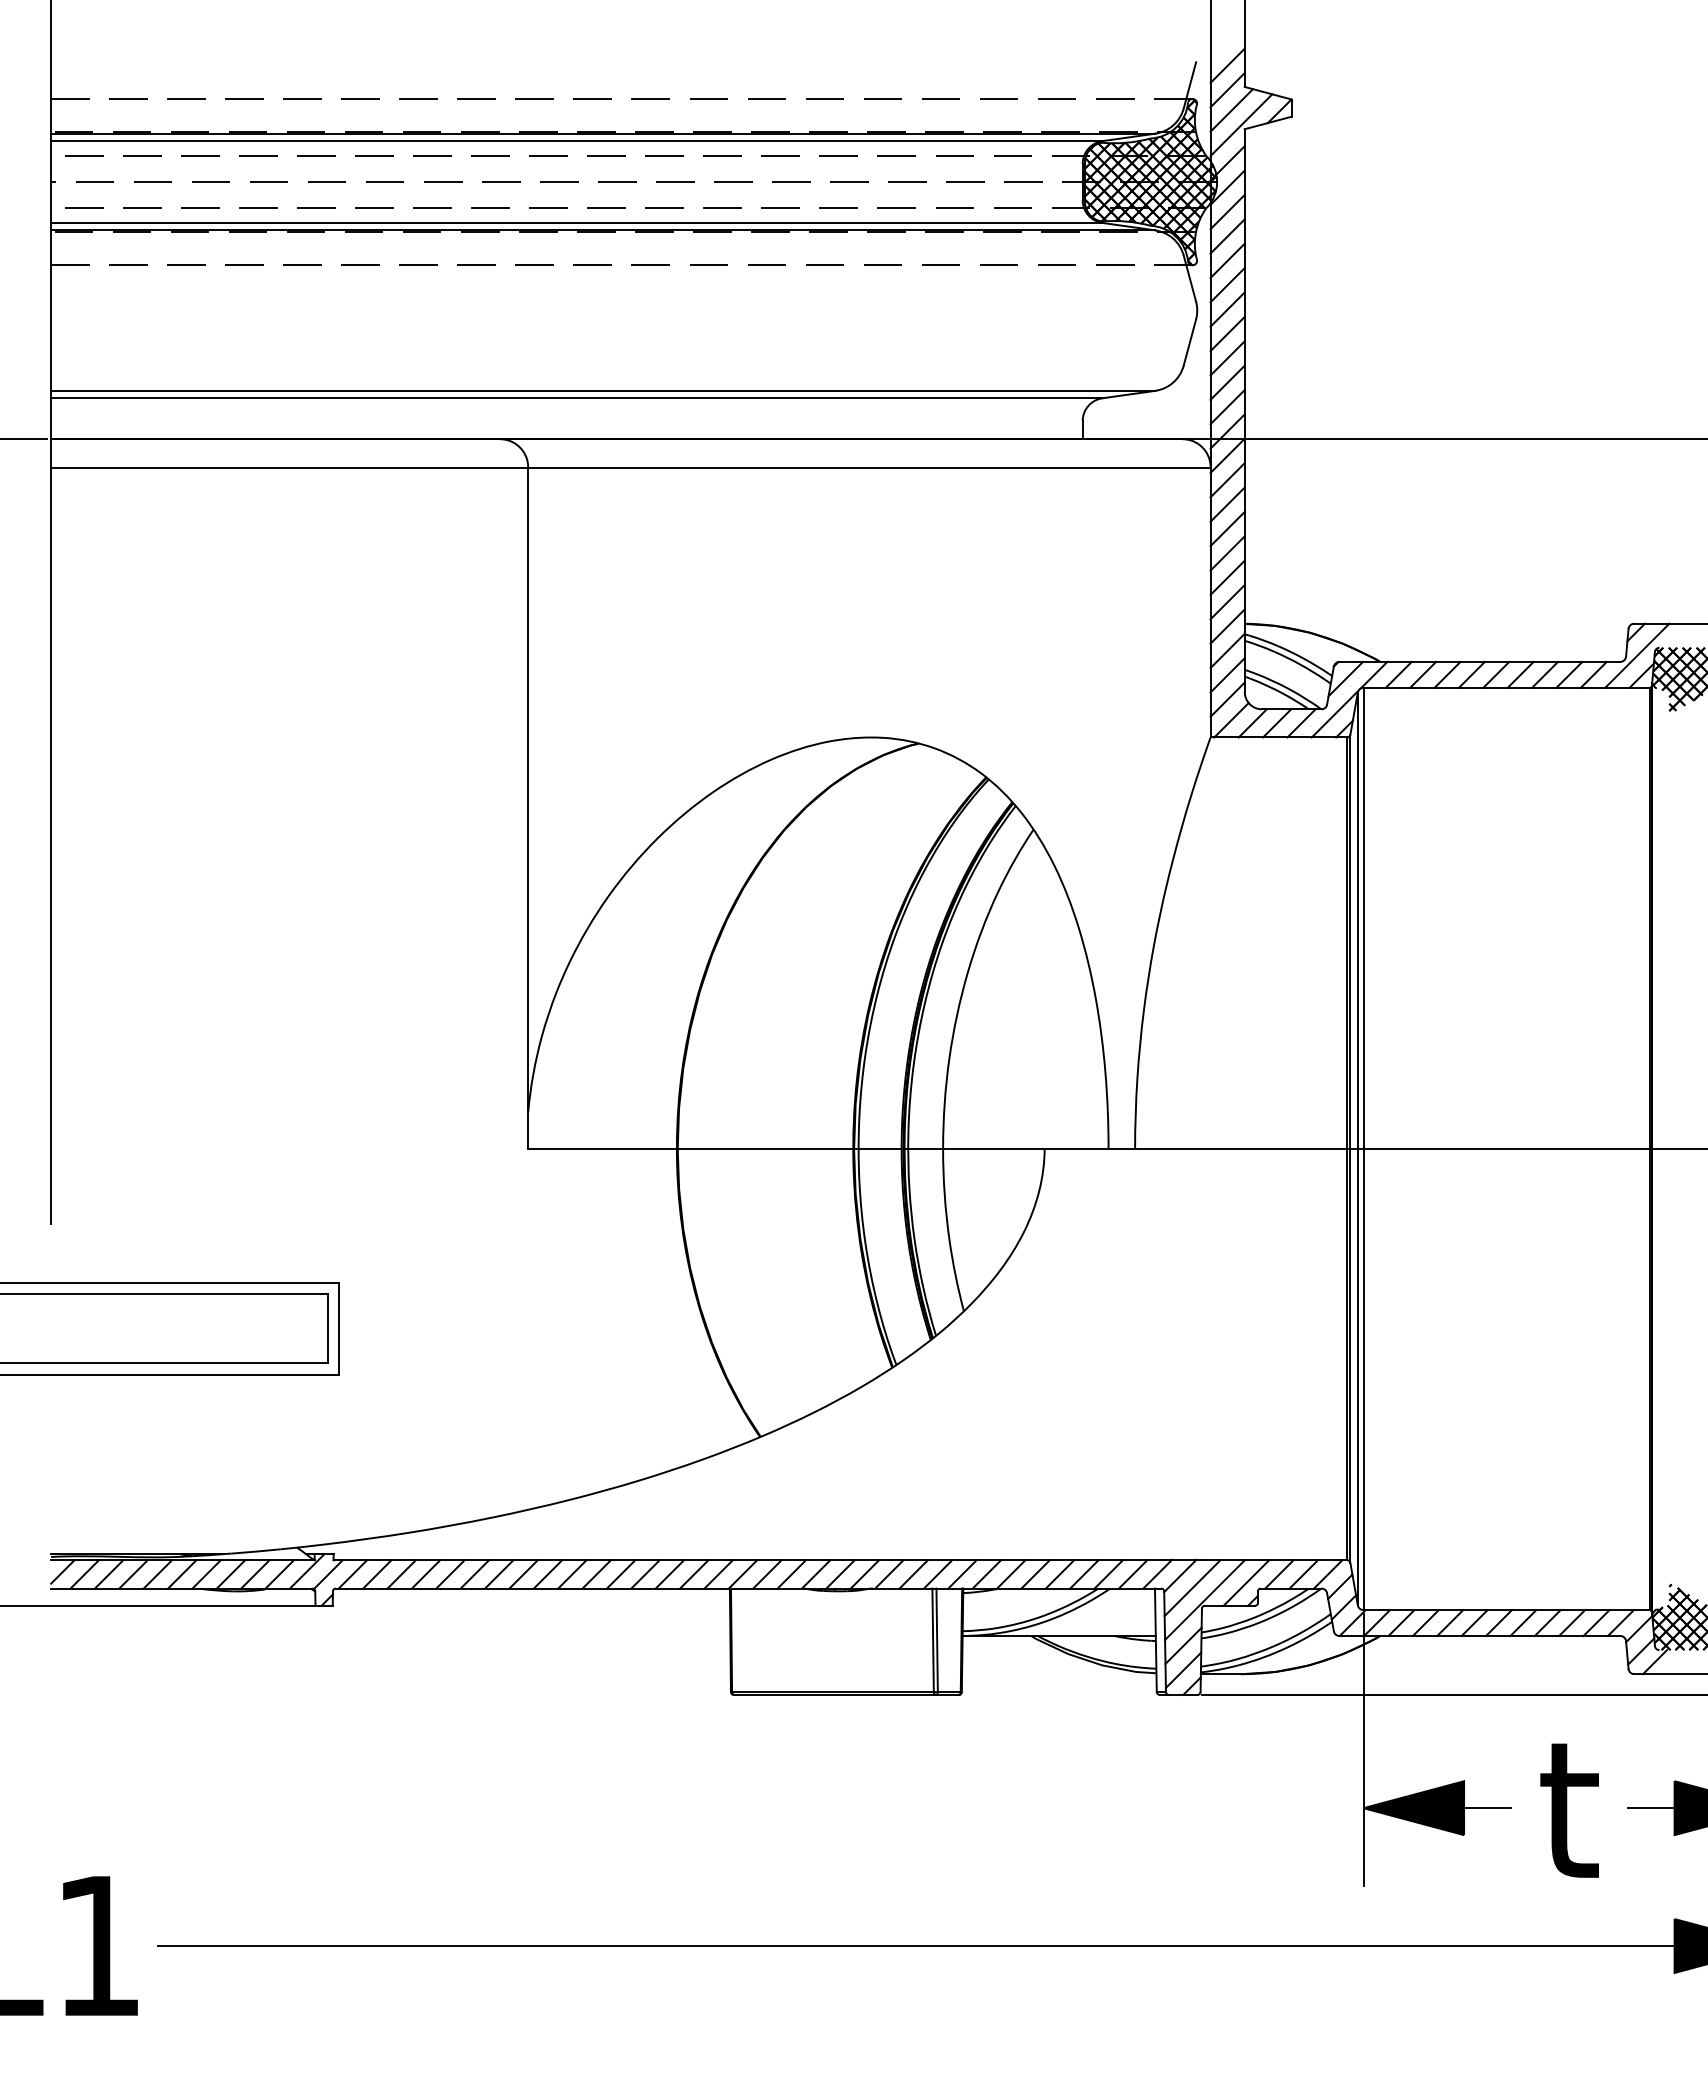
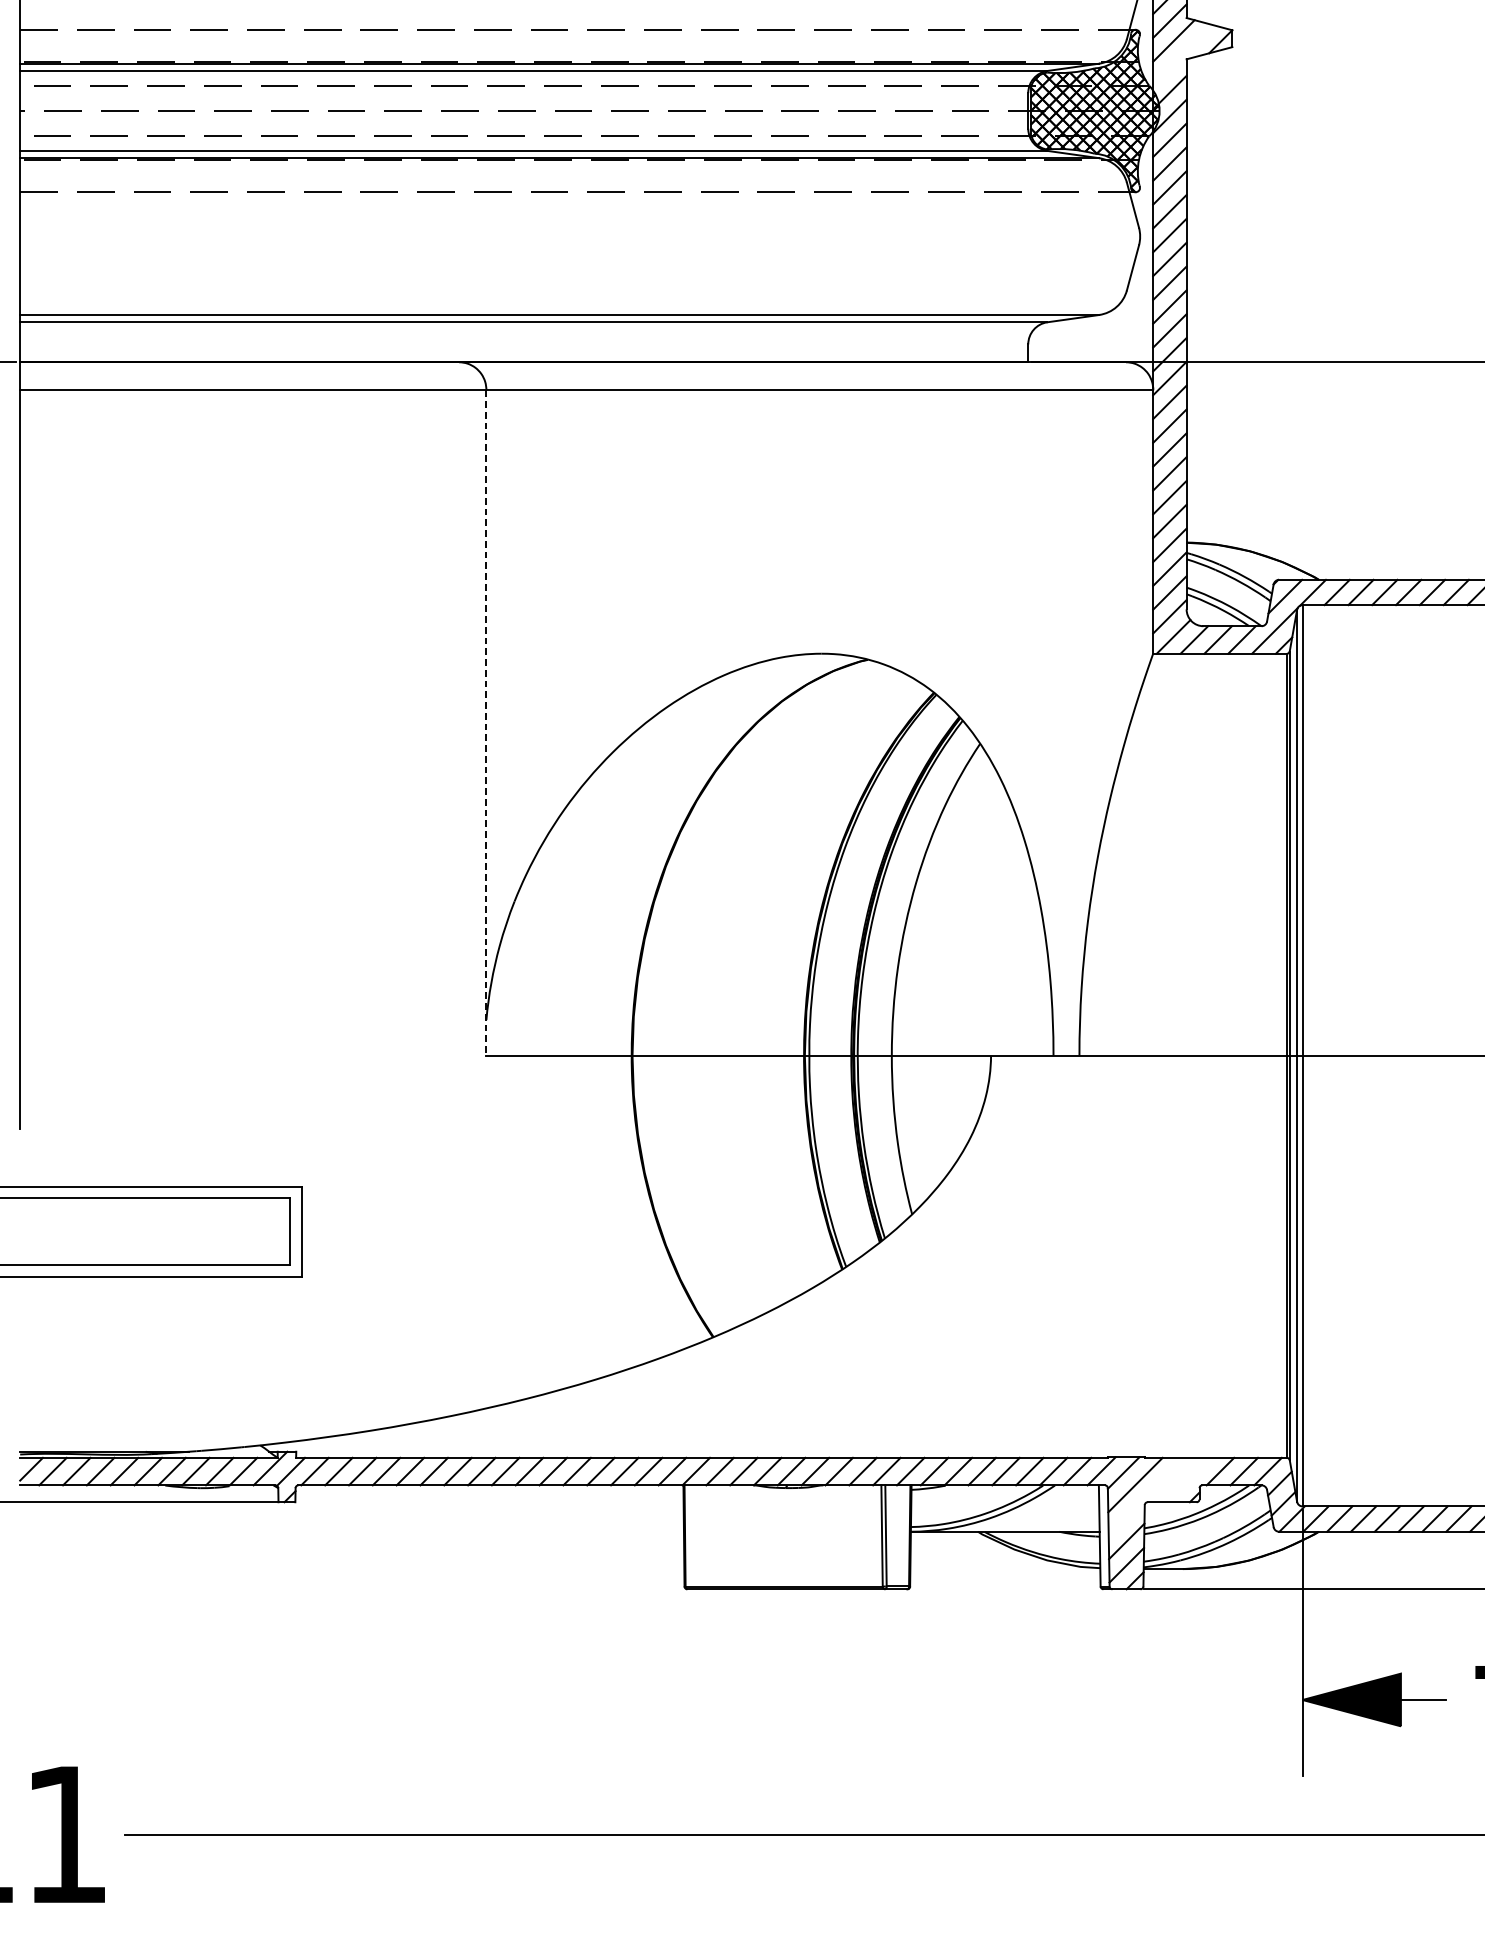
line: (1241, 125) -> (1183, 55), removed
line: (528, 808) -> (486, 723), solid -> dashed
line: (1246, 1582) -> (1188, 1479), removed
line: (1204, 1600) -> (1147, 1497), removed

